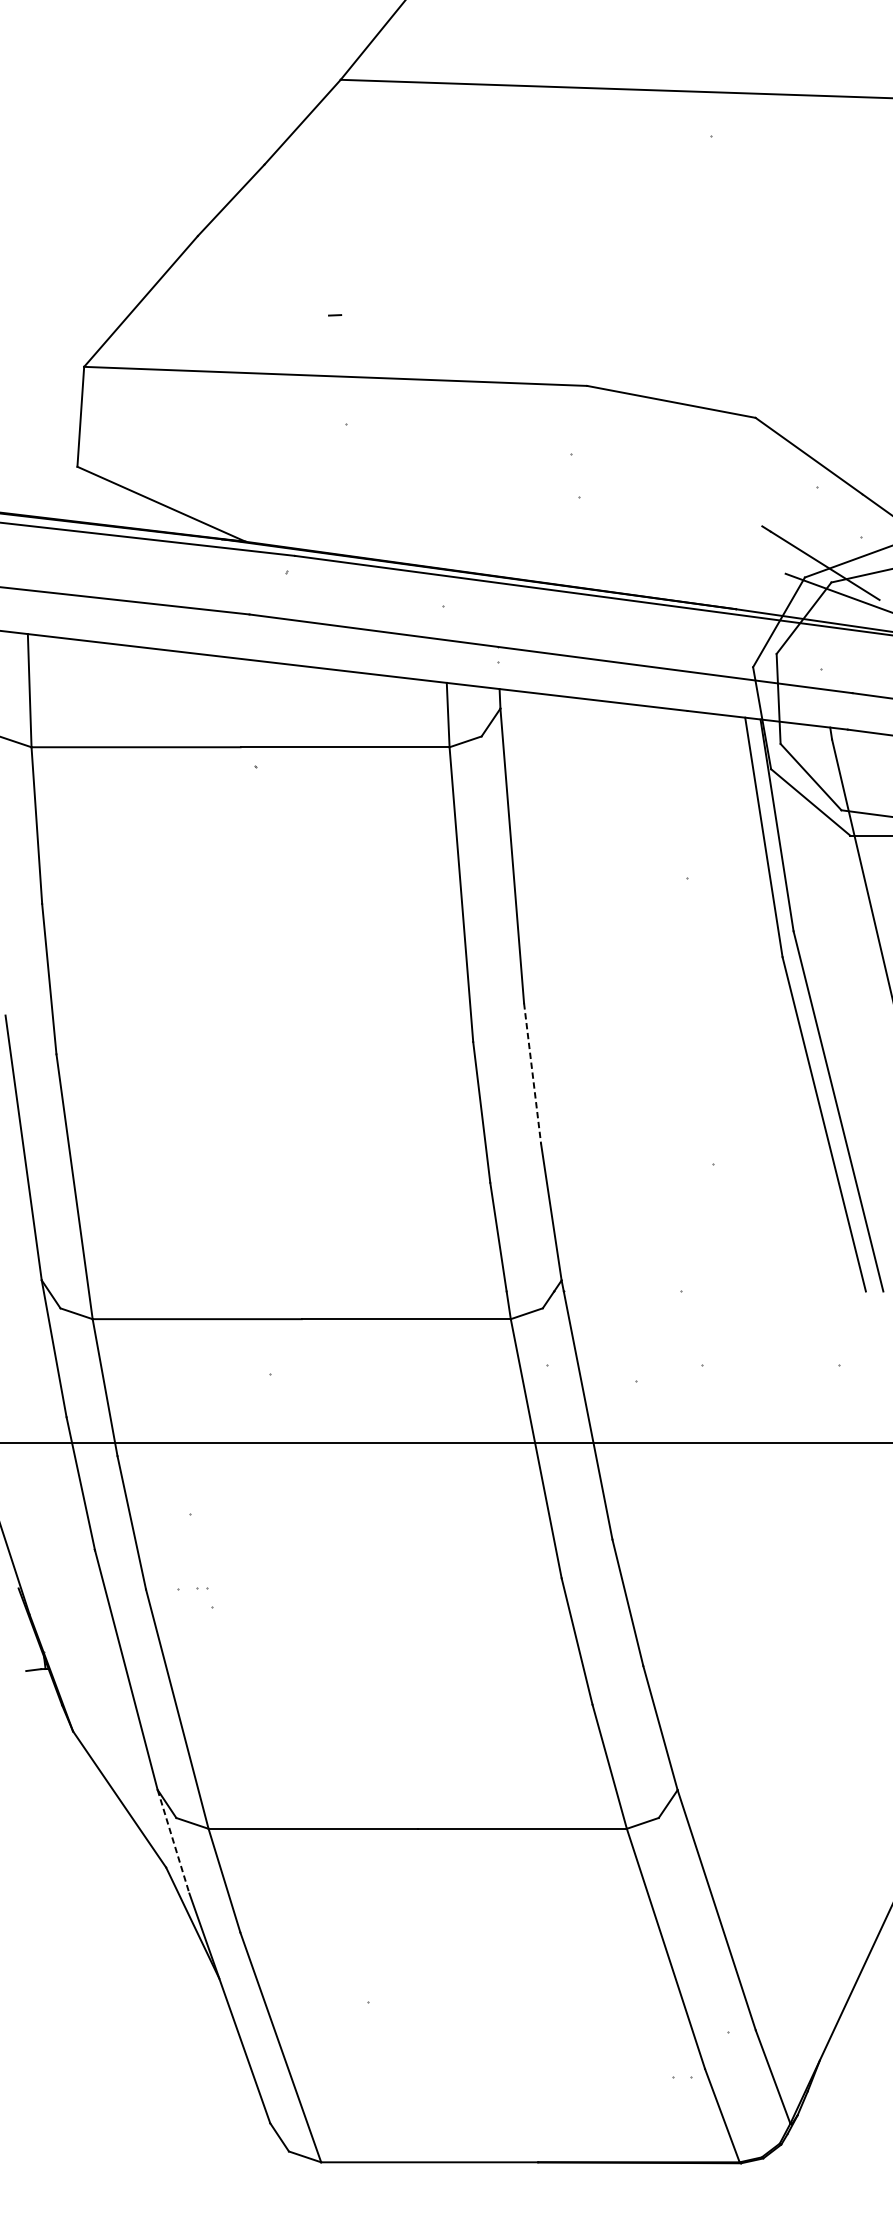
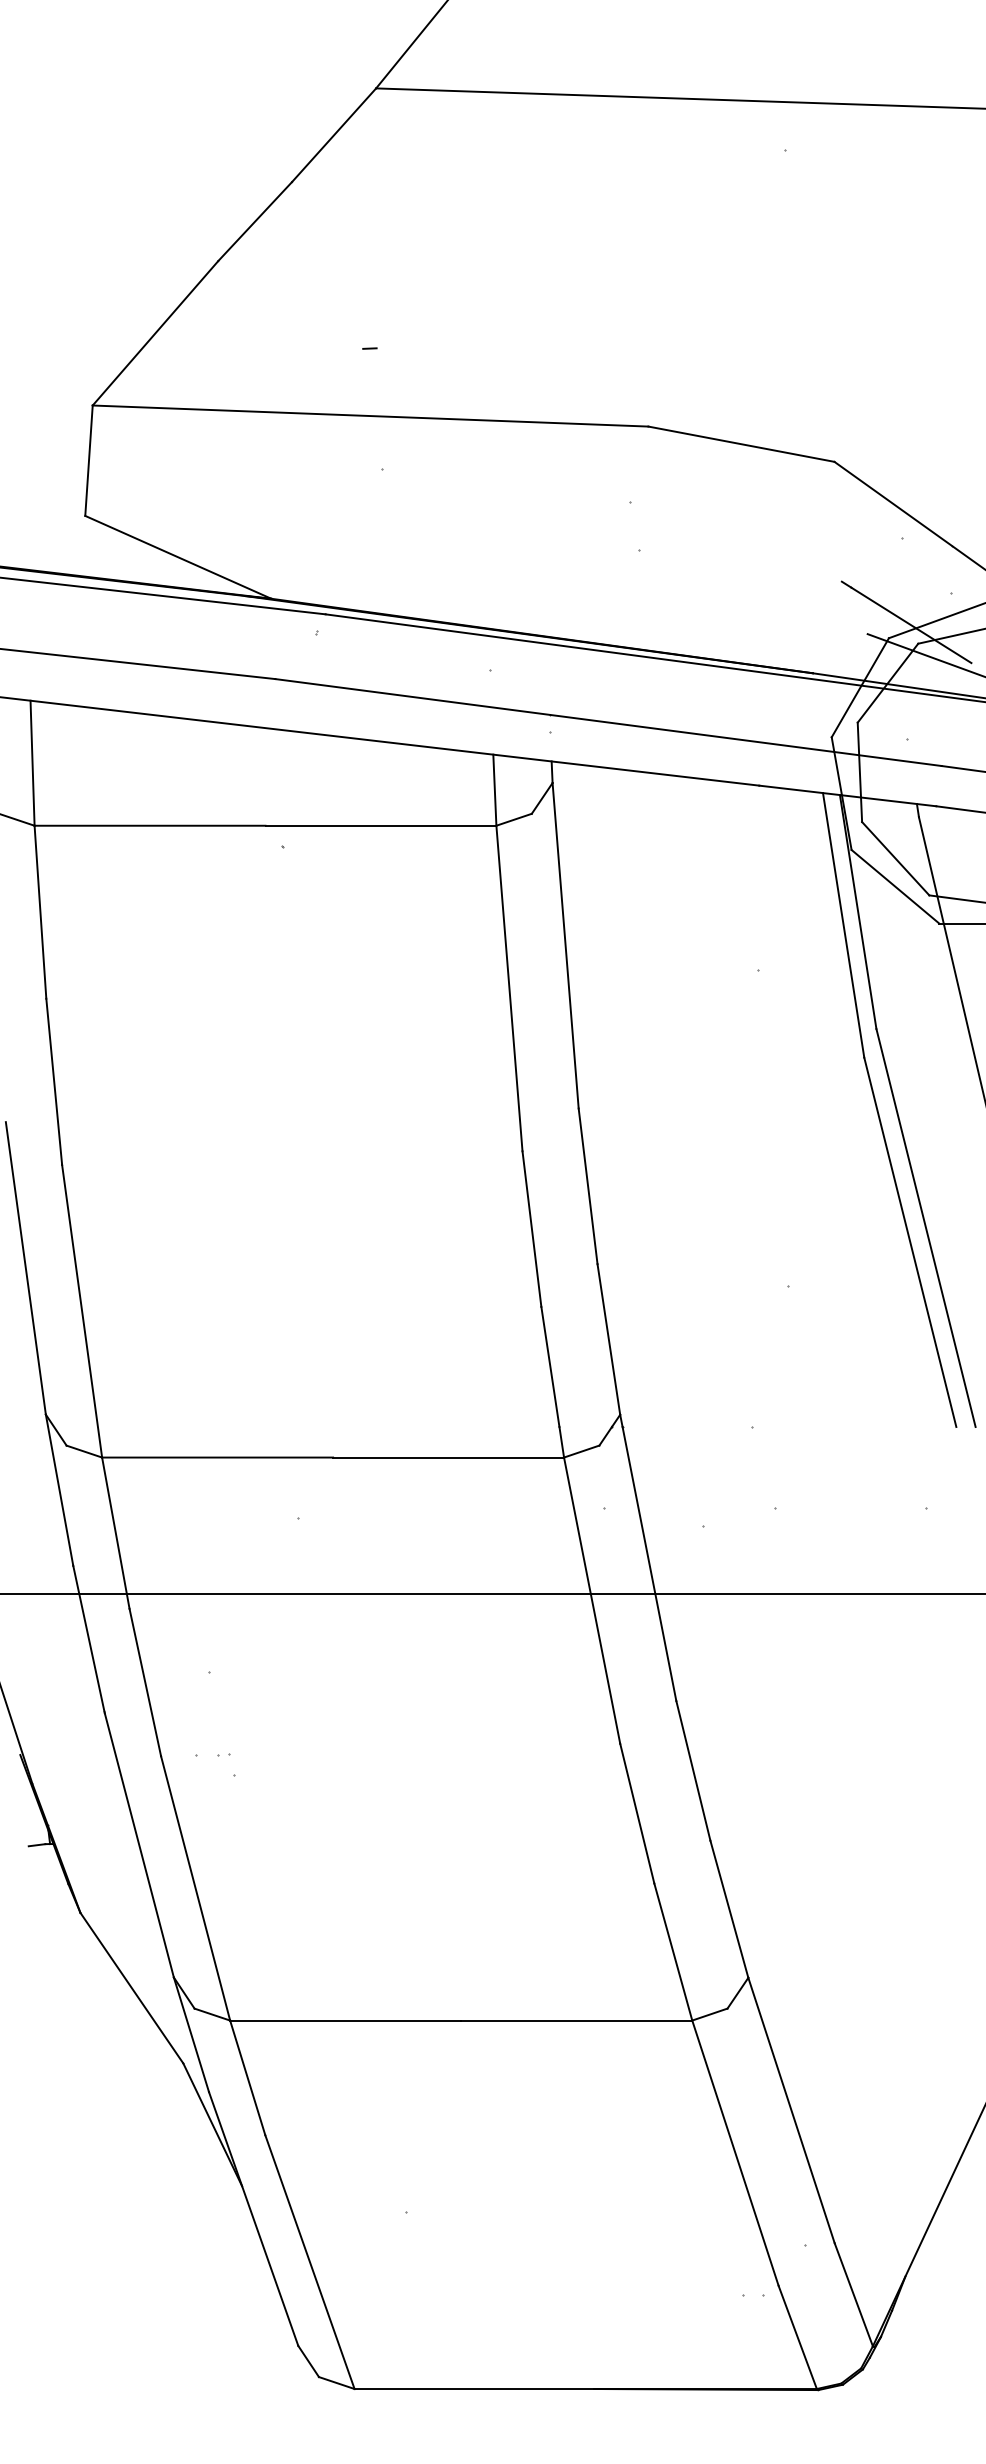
line: (532, 1073) -> (588, 1186), dashed -> solid
line: (173, 1841) -> (191, 2034), dashed -> solid

